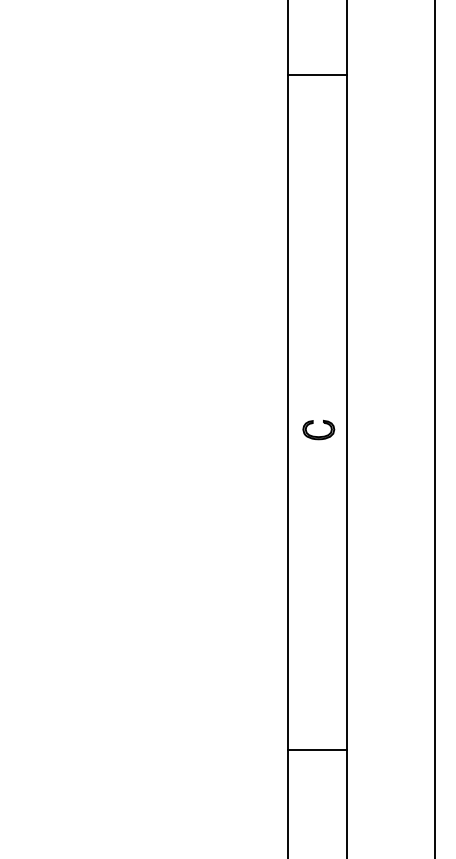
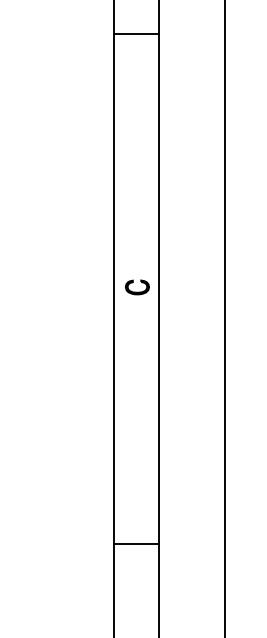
line: (317, 75) -> (136, 34), moved
line: (317, 749) -> (136, 544), moved

